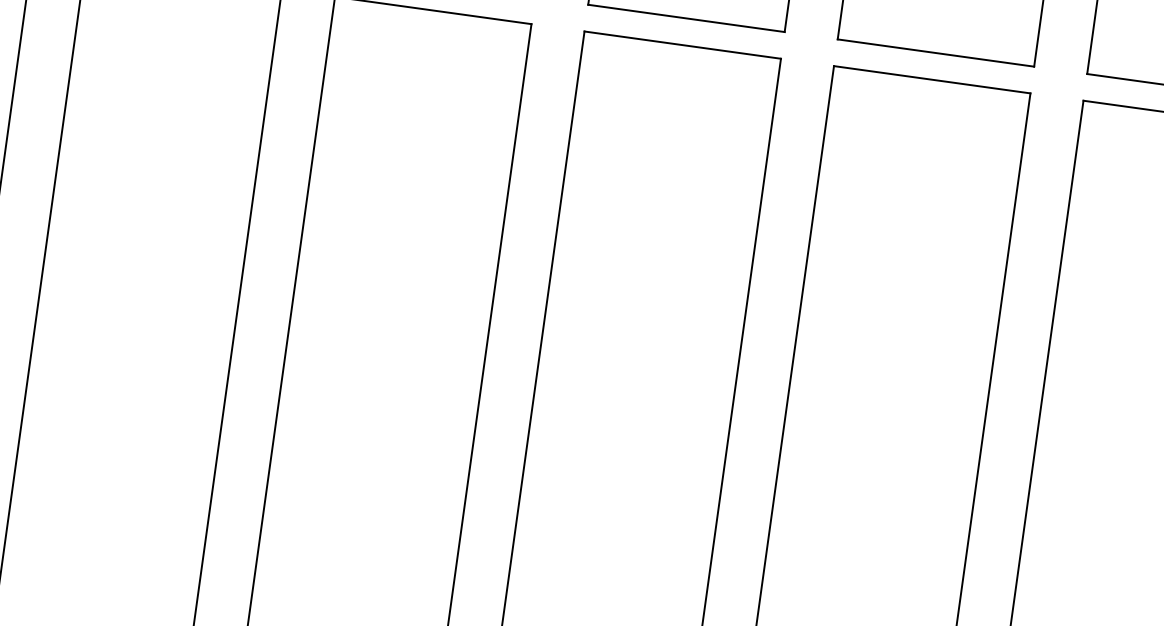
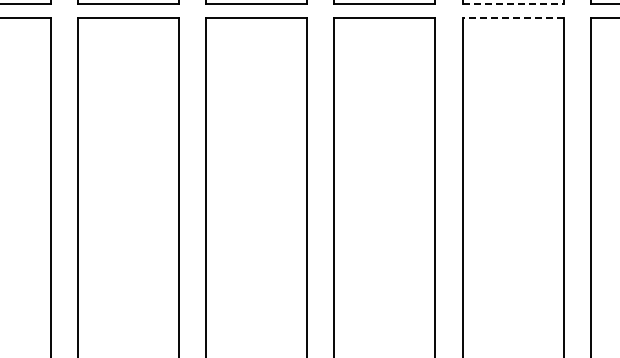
line: (936, 53) -> (513, 4), solid -> dashed
line: (930, 78) -> (512, 17), solid -> dashed

